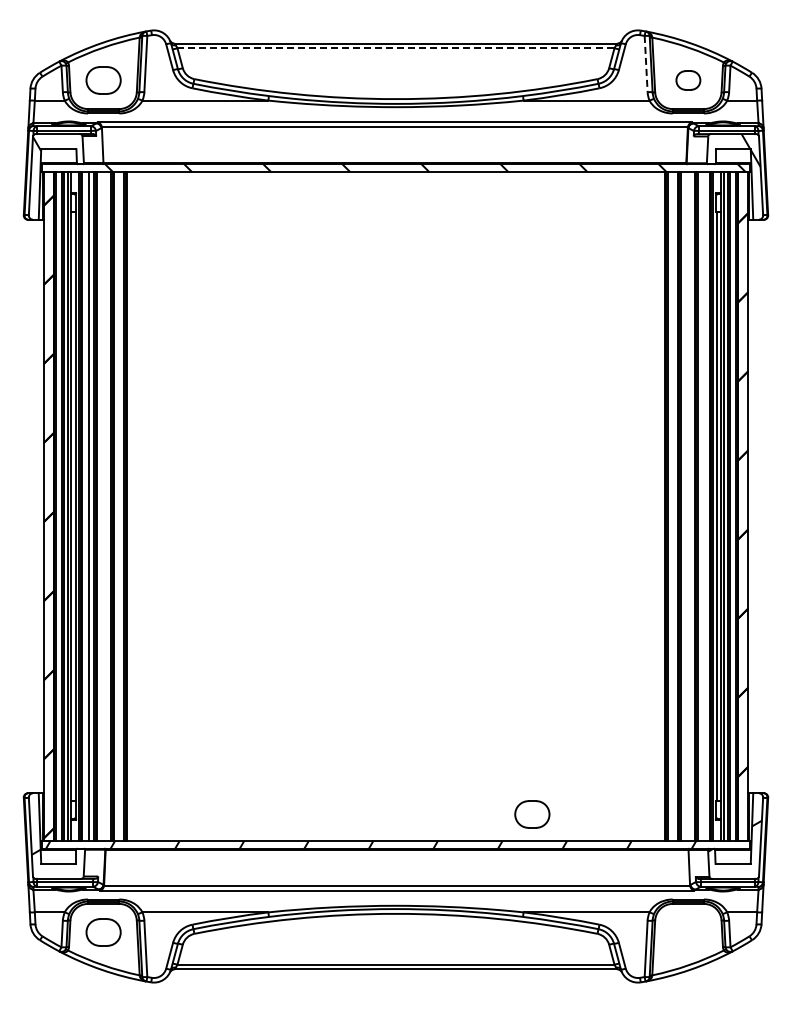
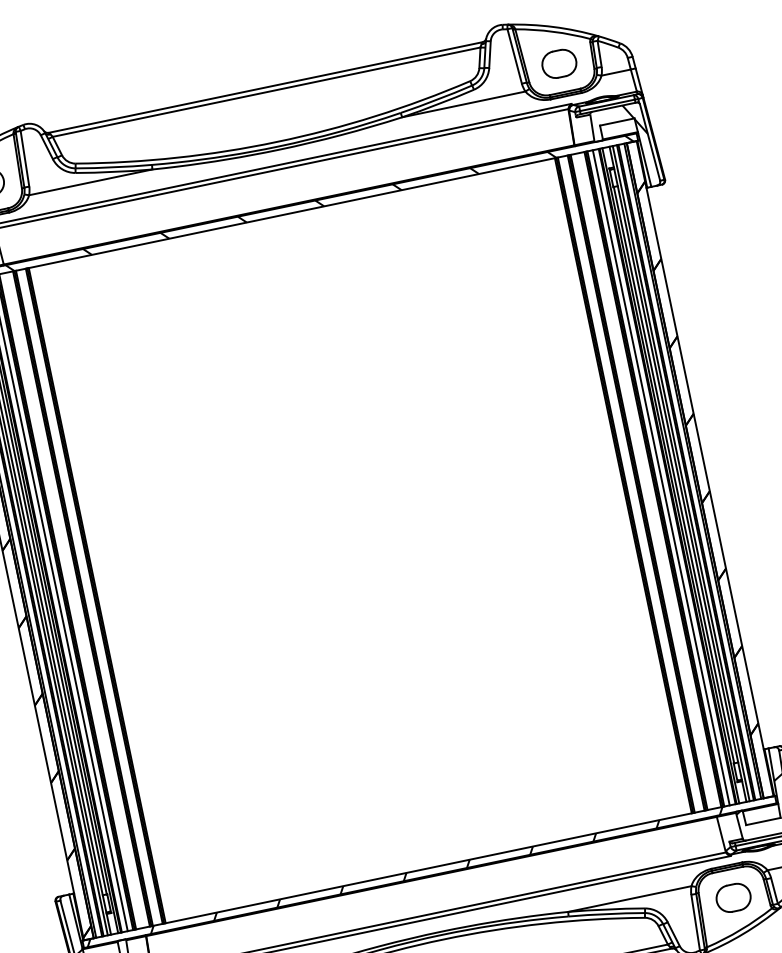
line: (396, 48) -> (267, 92), dashed -> solid
line: (646, 64) -> (515, 56), dashed -> solid
part: (688, 80) -> (559, 63), size x1.43
line: (703, 506) -> (661, 477), added
part: (532, 814) -> (733, 897), moved

